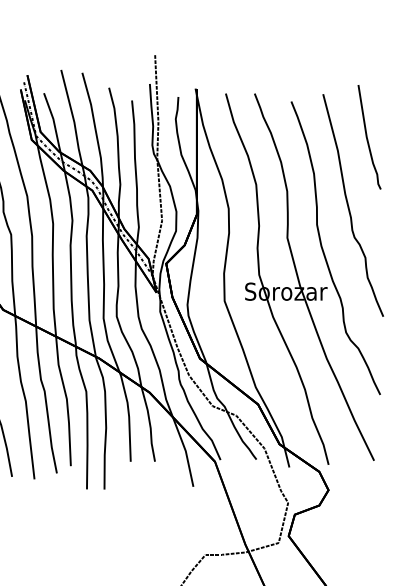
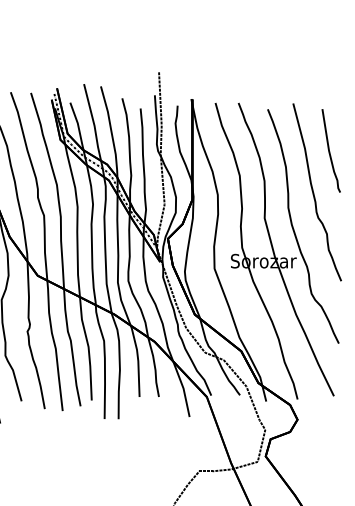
curve: (367, 136) -> (329, 150), moved

